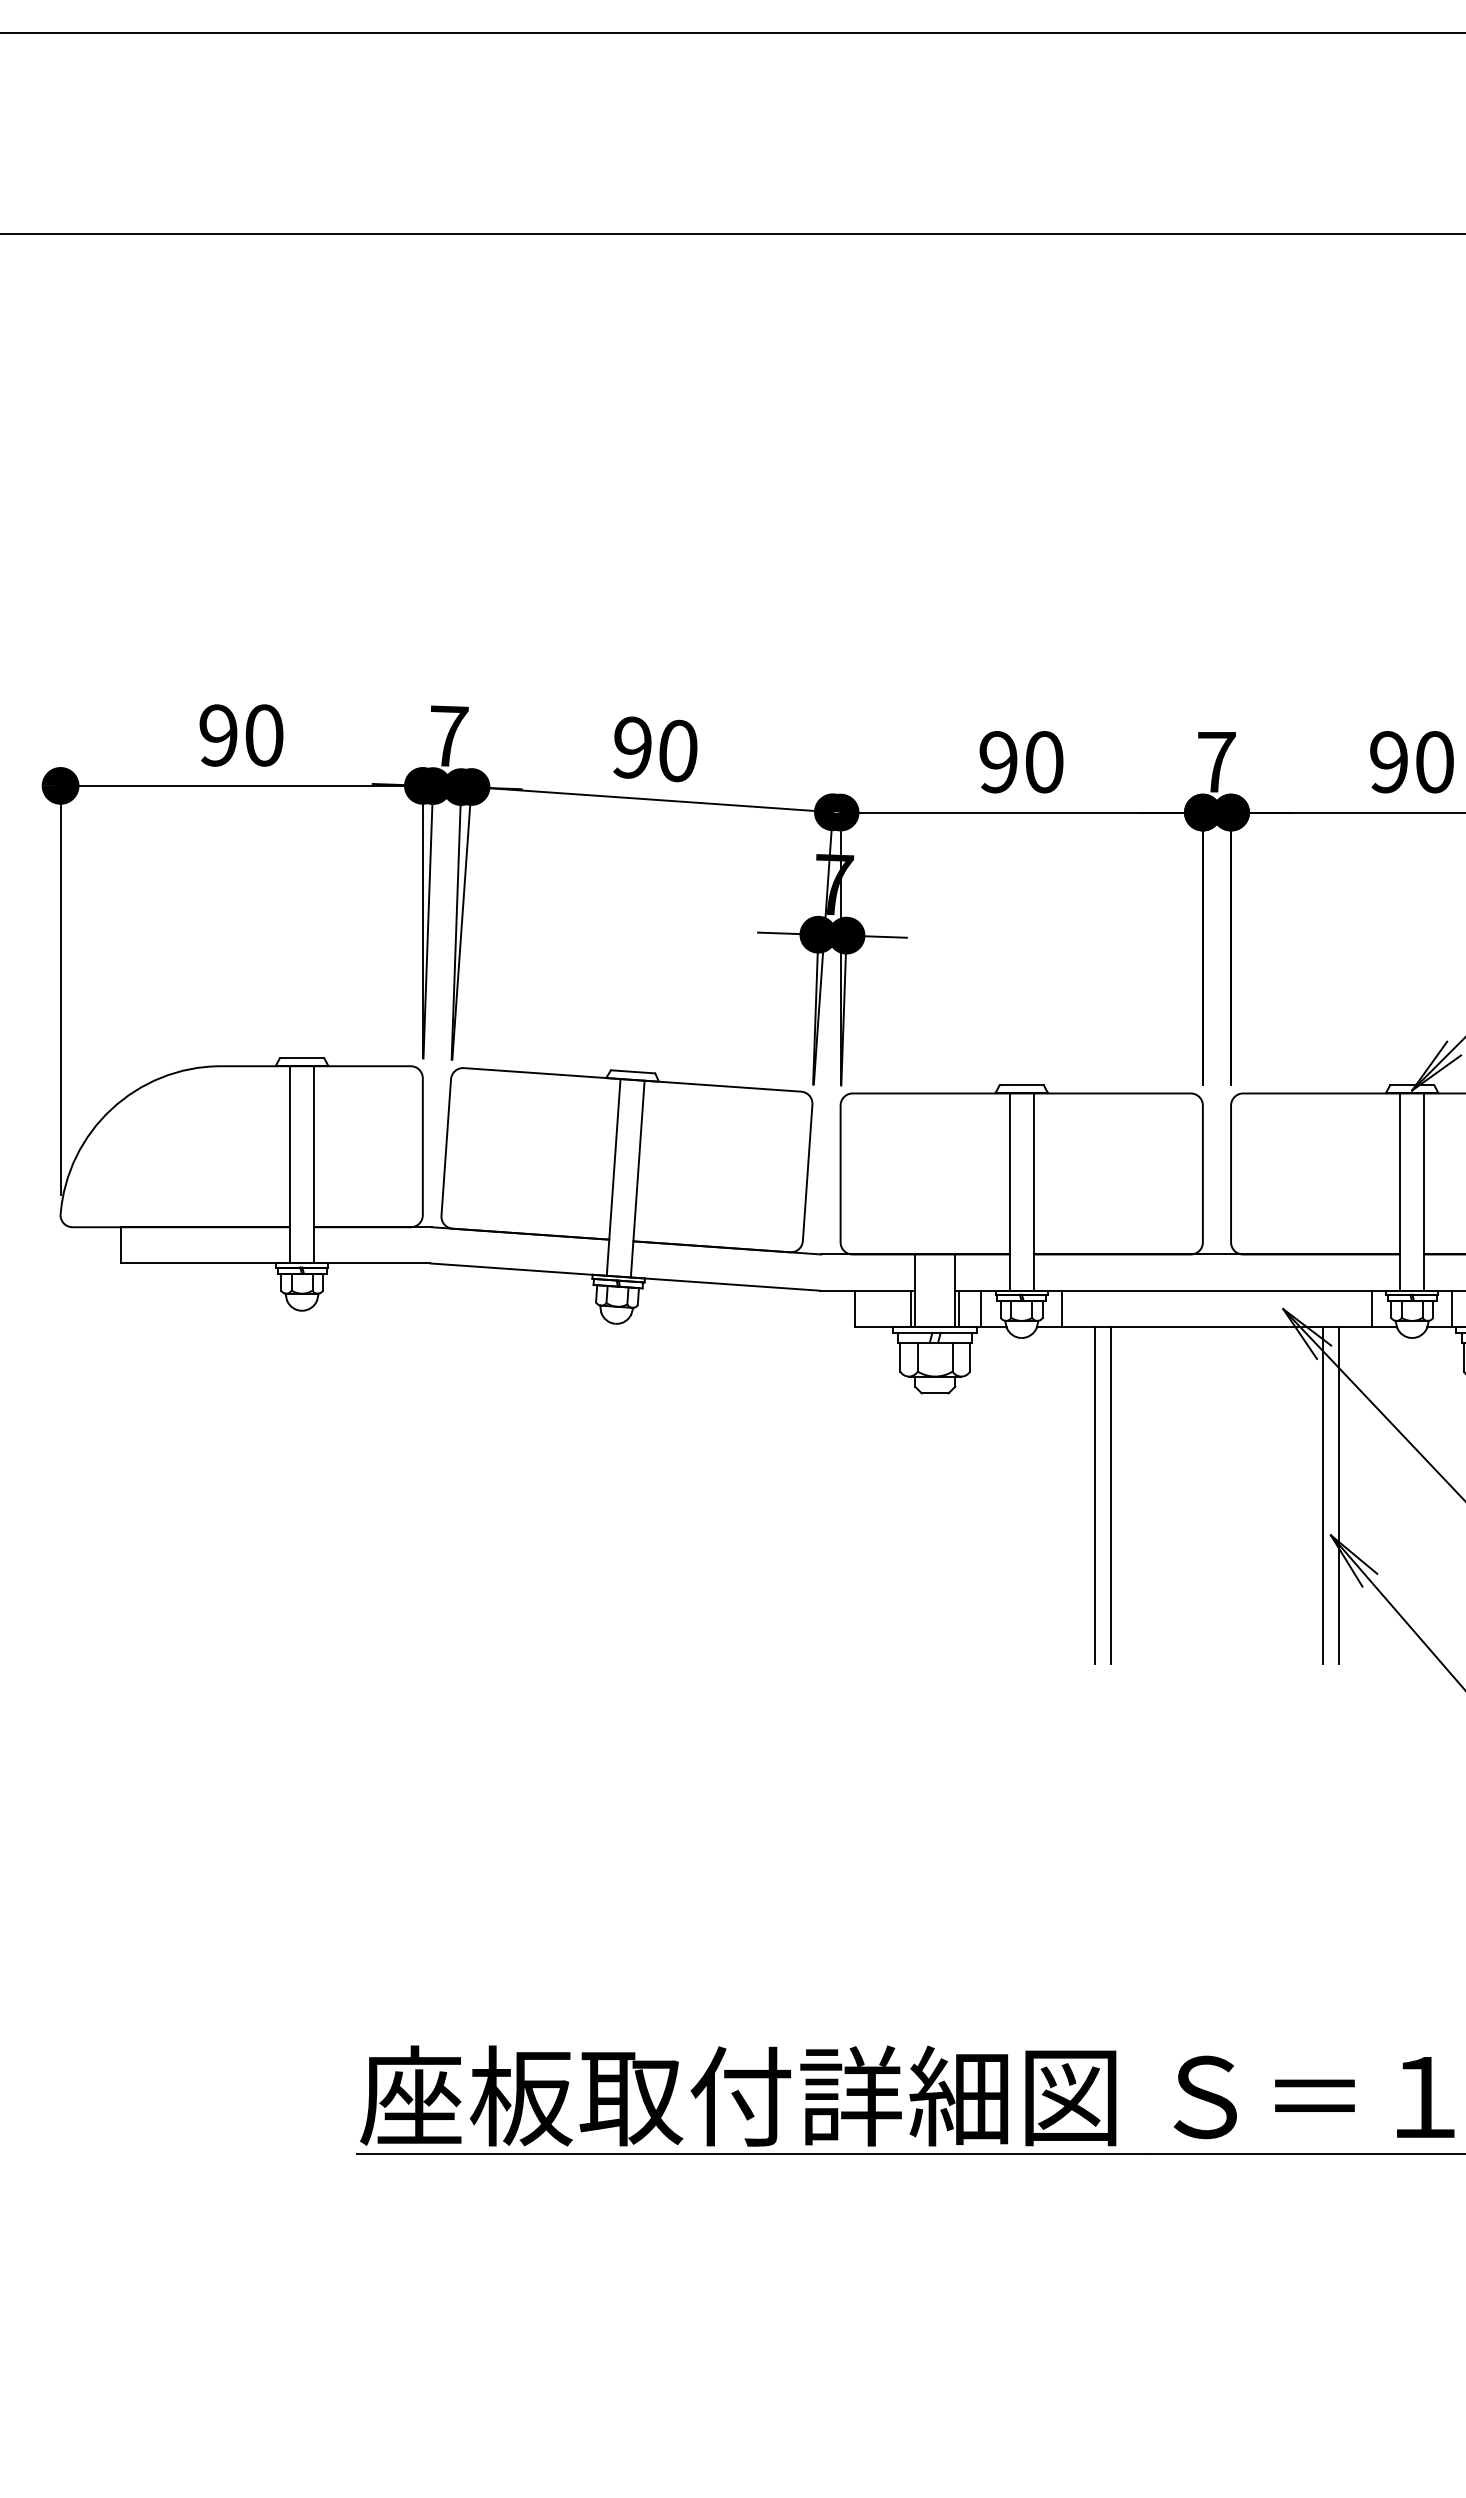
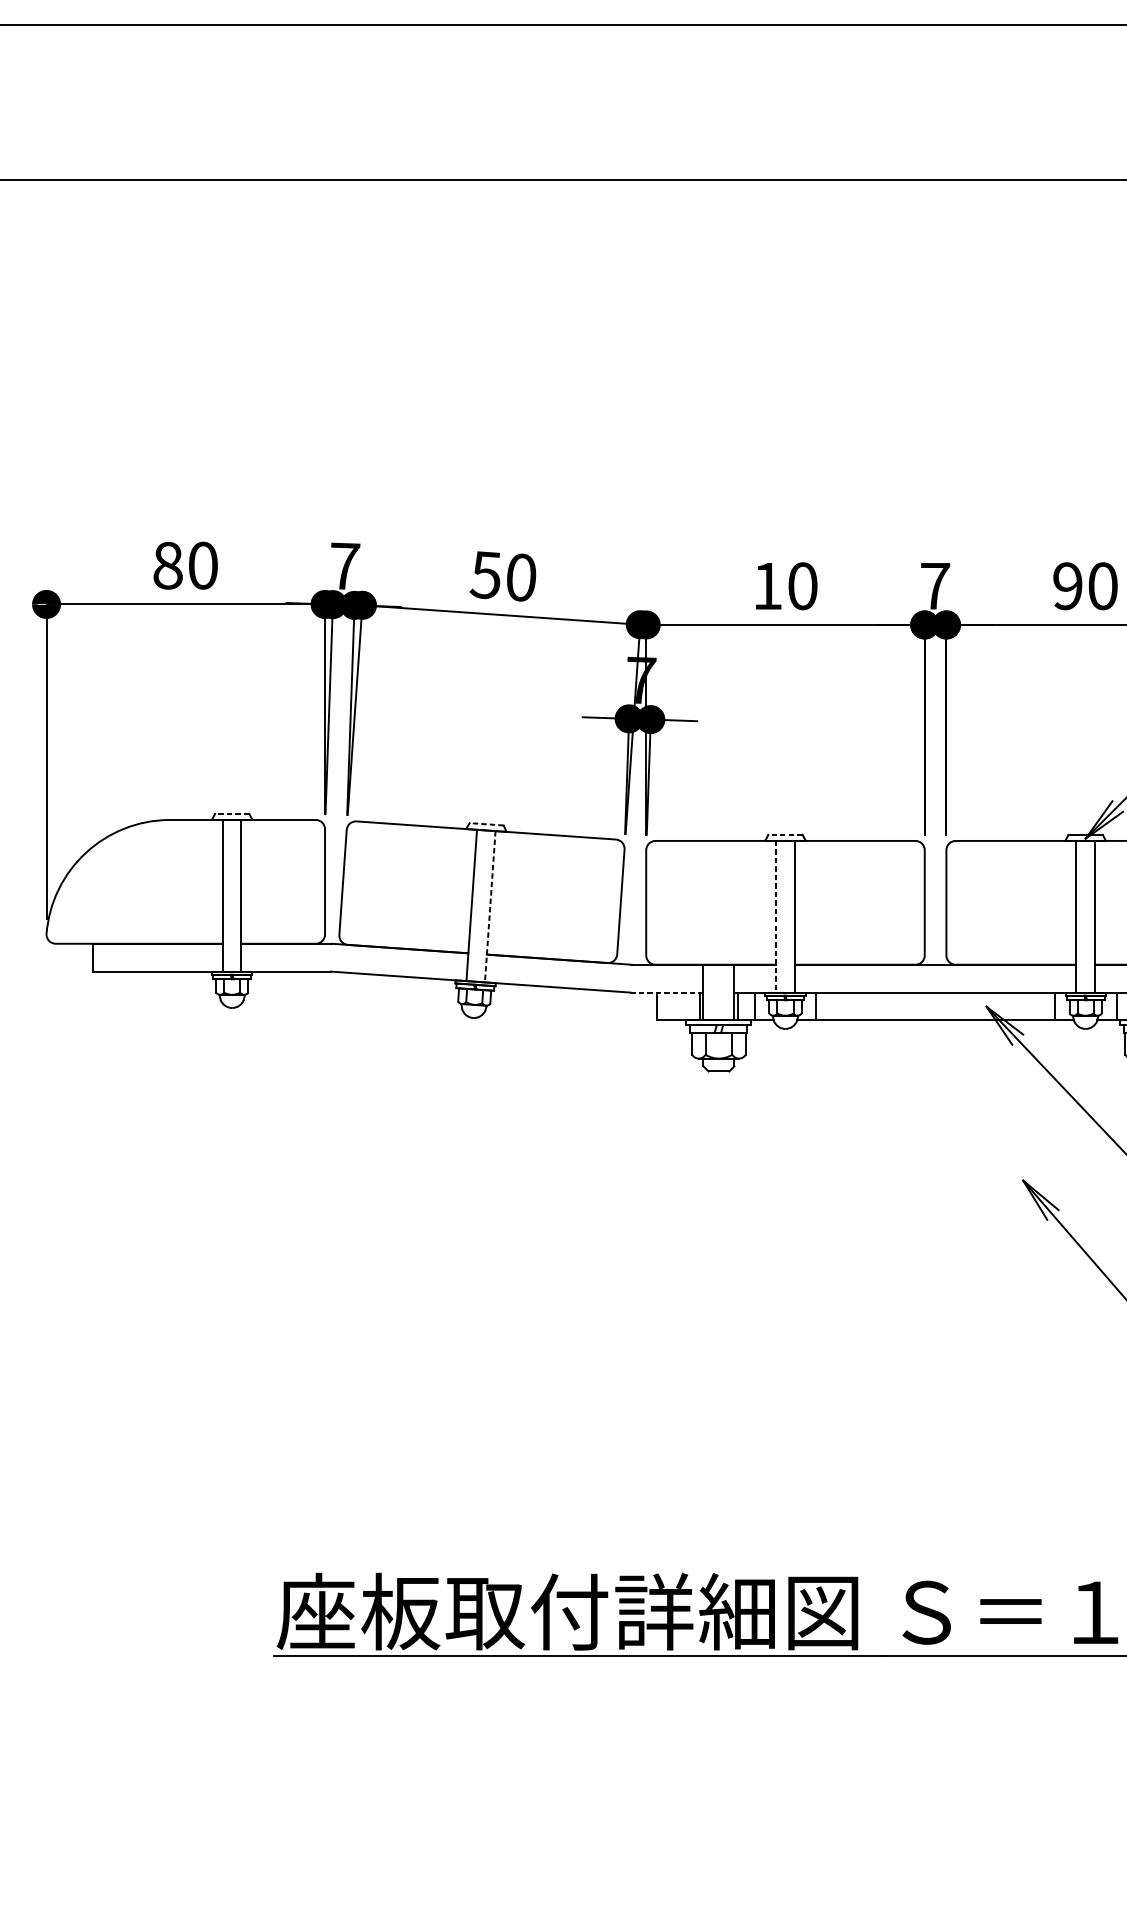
text: (218, 735) -> (167, 565), 90 -> 80
text: (630, 747) -> (484, 574), 90 -> 50
text: (998, 762) -> (767, 586), 90 -> 10
line: (302, 1058) -> (232, 814), solid -> dashed
line: (633, 1071) -> (487, 824), solid -> dashed
line: (1021, 1085) -> (785, 834), solid -> dashed
line: (637, 1179) -> (490, 907), solid -> dashed
line: (1009, 1192) -> (776, 917), solid -> dashed
line: (867, 1290) -> (666, 992), solid -> dashed
line: (1095, 1495) -> (842, 1150), removed
line: (1110, 1495) -> (853, 1150), removed
line: (1323, 1495) -> (1017, 1150), removed
line: (1338, 1495) -> (1029, 1150), removed

